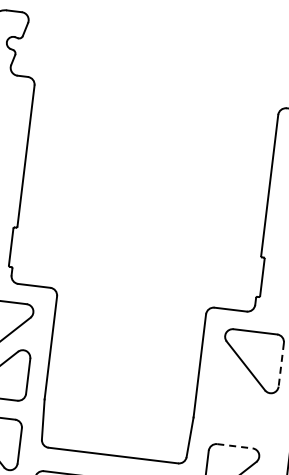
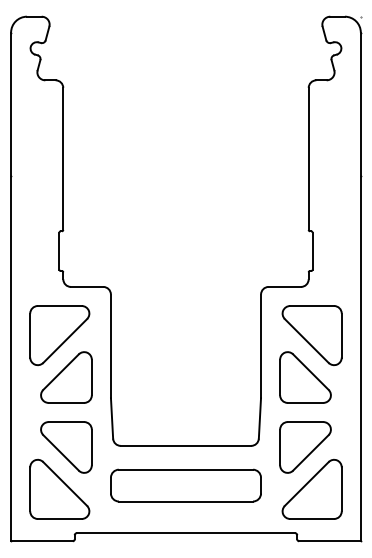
line: (281, 364) -> (341, 335), dashed -> solid
part: (240, 402) -> (305, 377), added
line: (234, 446) -> (305, 422), dashed -> solid

